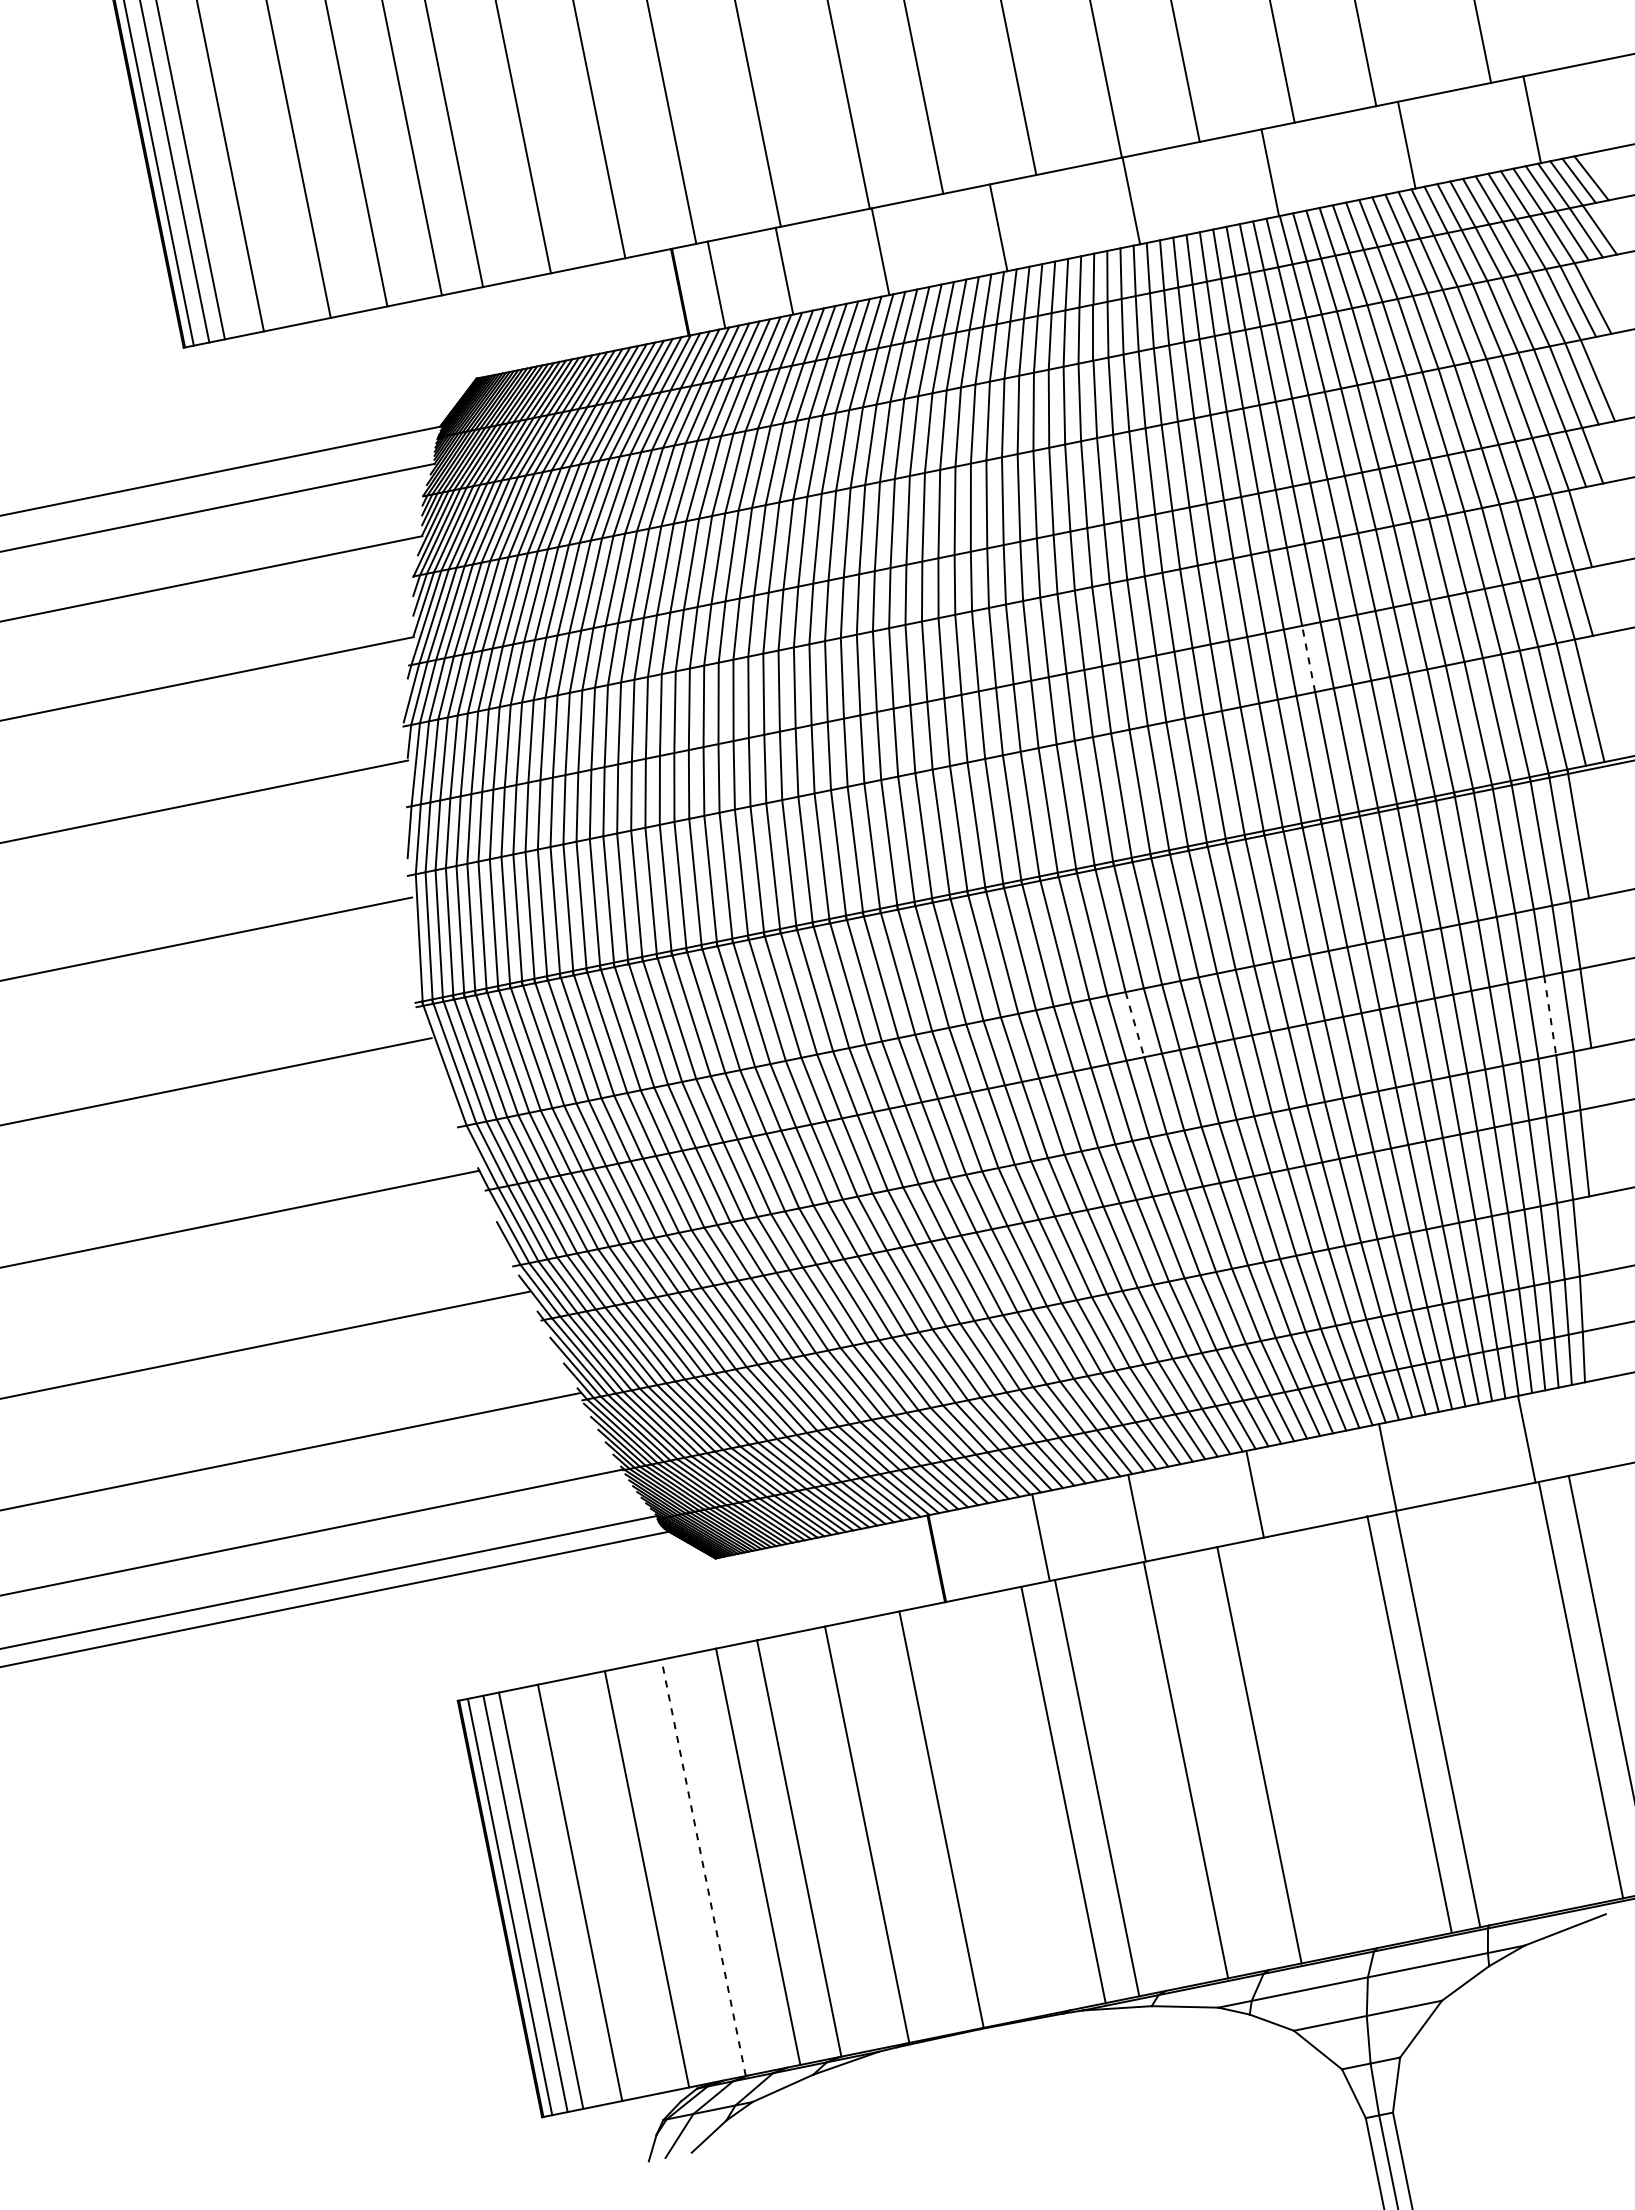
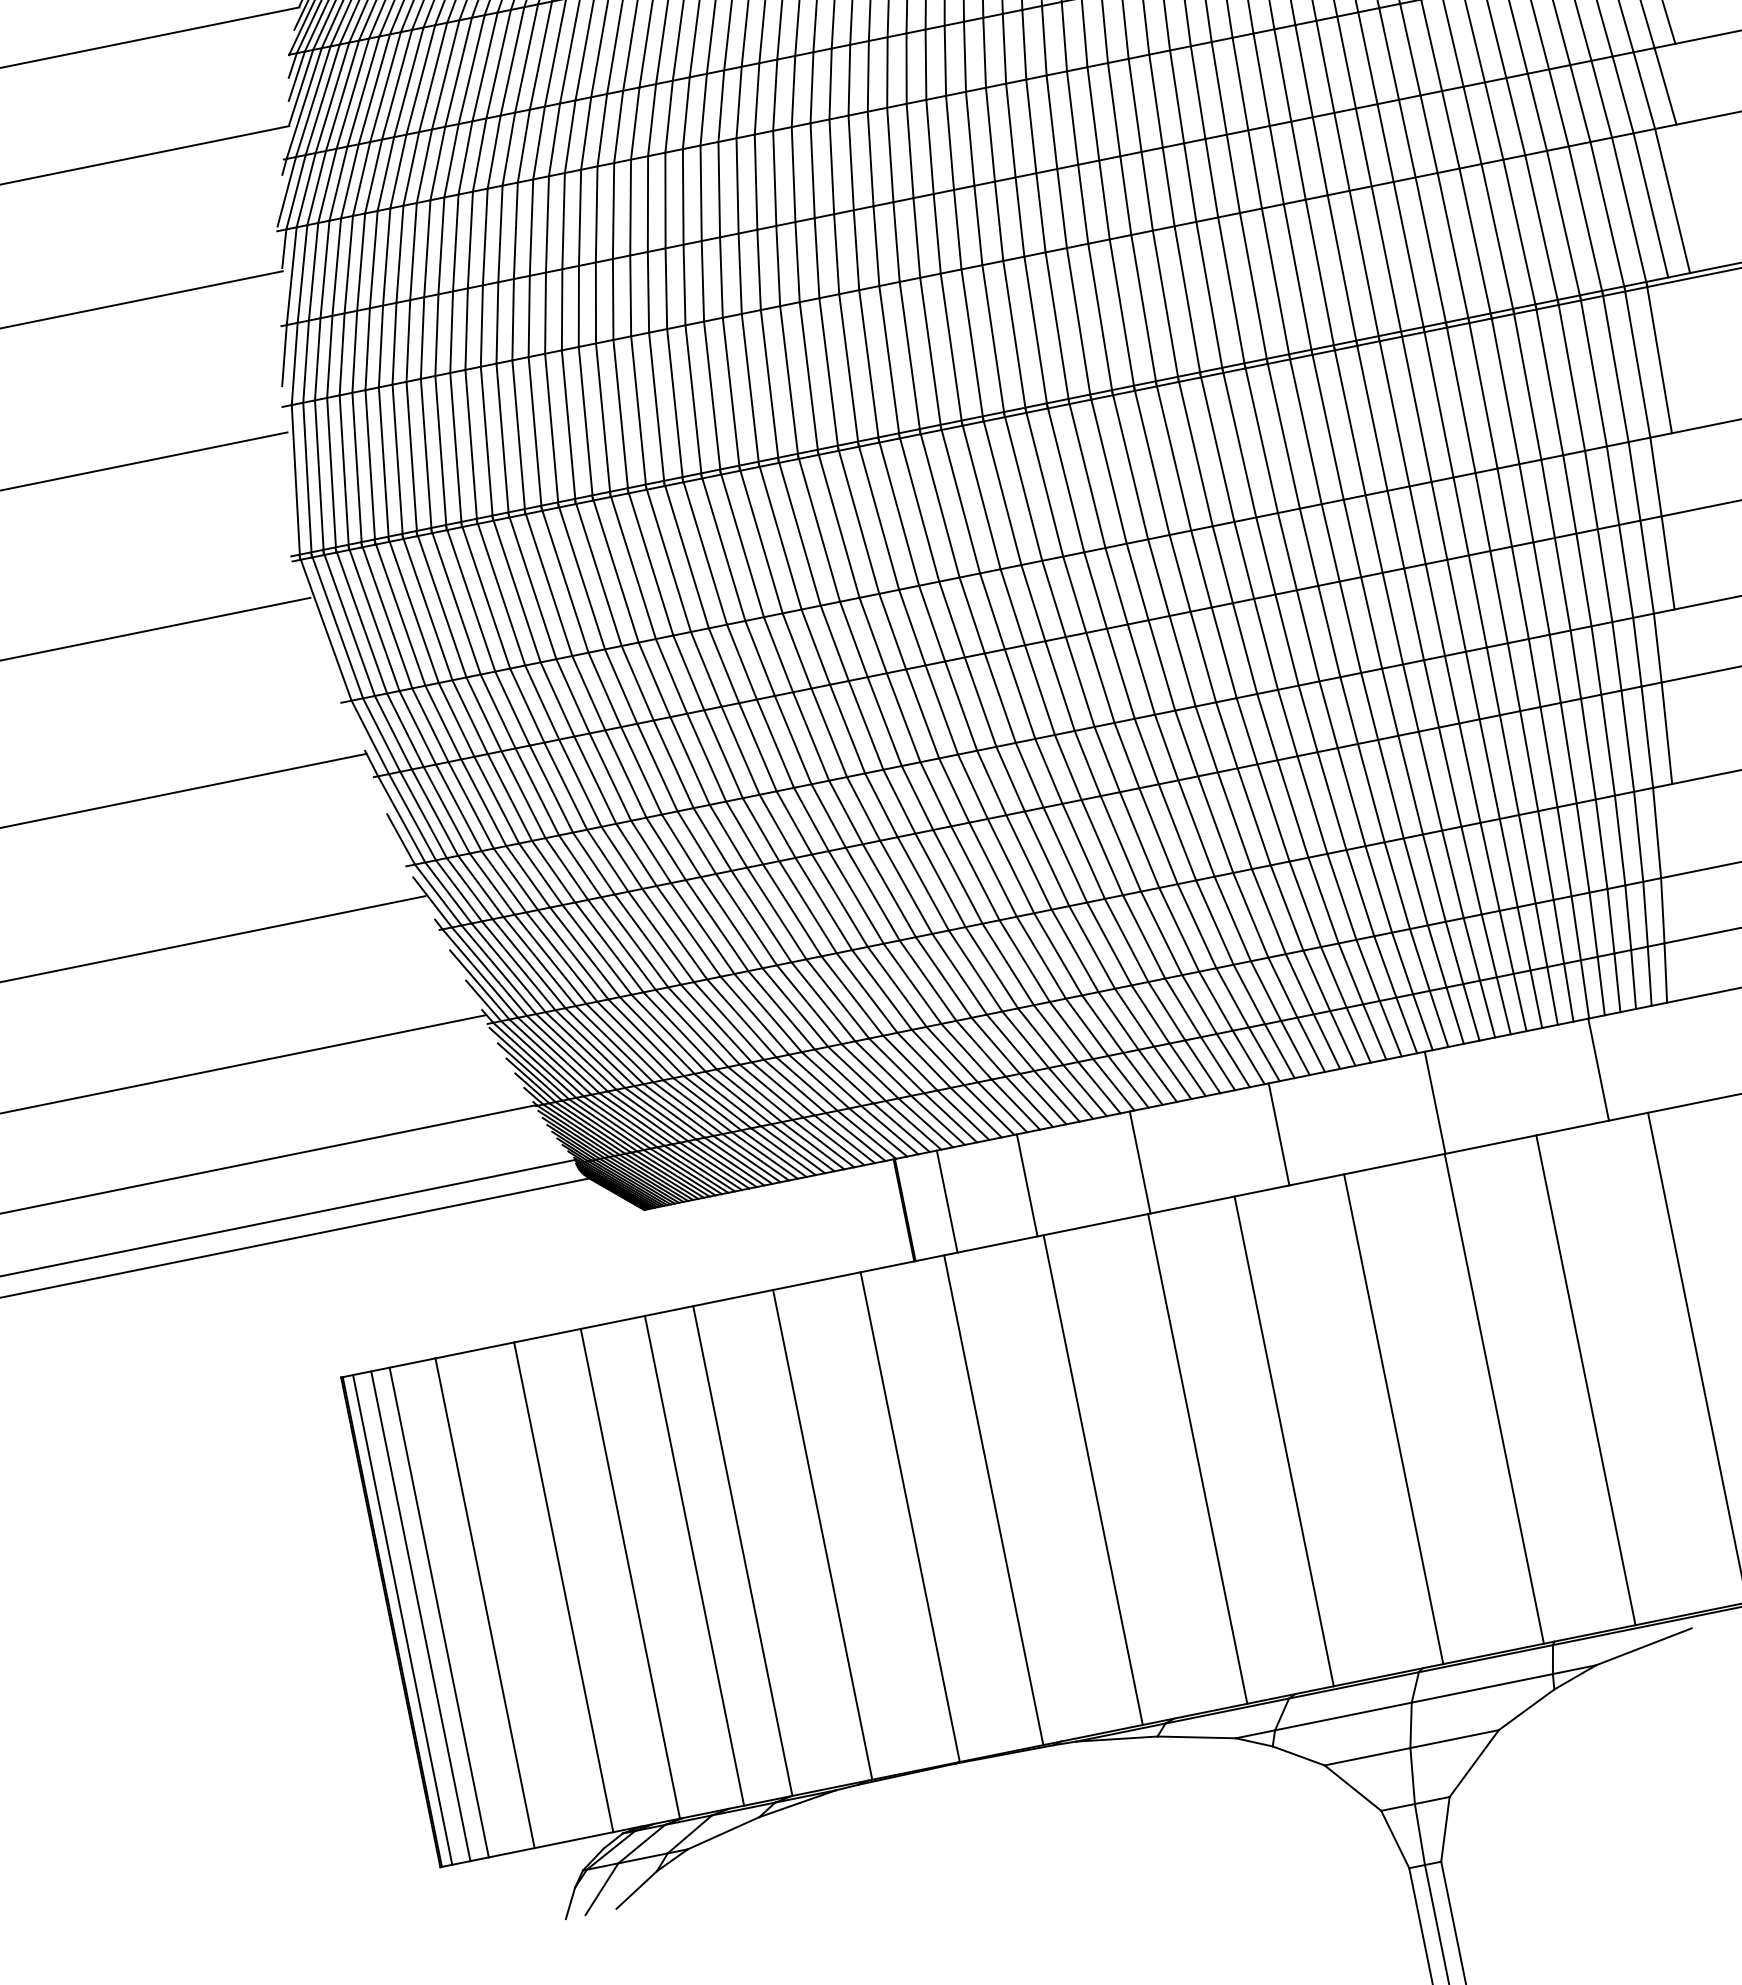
line: (1308, 658) -> (1341, 151), dashed -> solid
line: (1550, 1015) -> (1626, 571), dashed -> solid
line: (1134, 1024) -> (1137, 581), dashed -> solid
line: (972, 1551) -> (946, 1201), added
line: (1580, 1690) -> (1585, 1380), moved
line: (1409, 1724) -> (1393, 1419), moved
line: (1063, 1795) -> (993, 1500), moved
line: (703, 1867) -> (630, 1573), dashed -> solid

